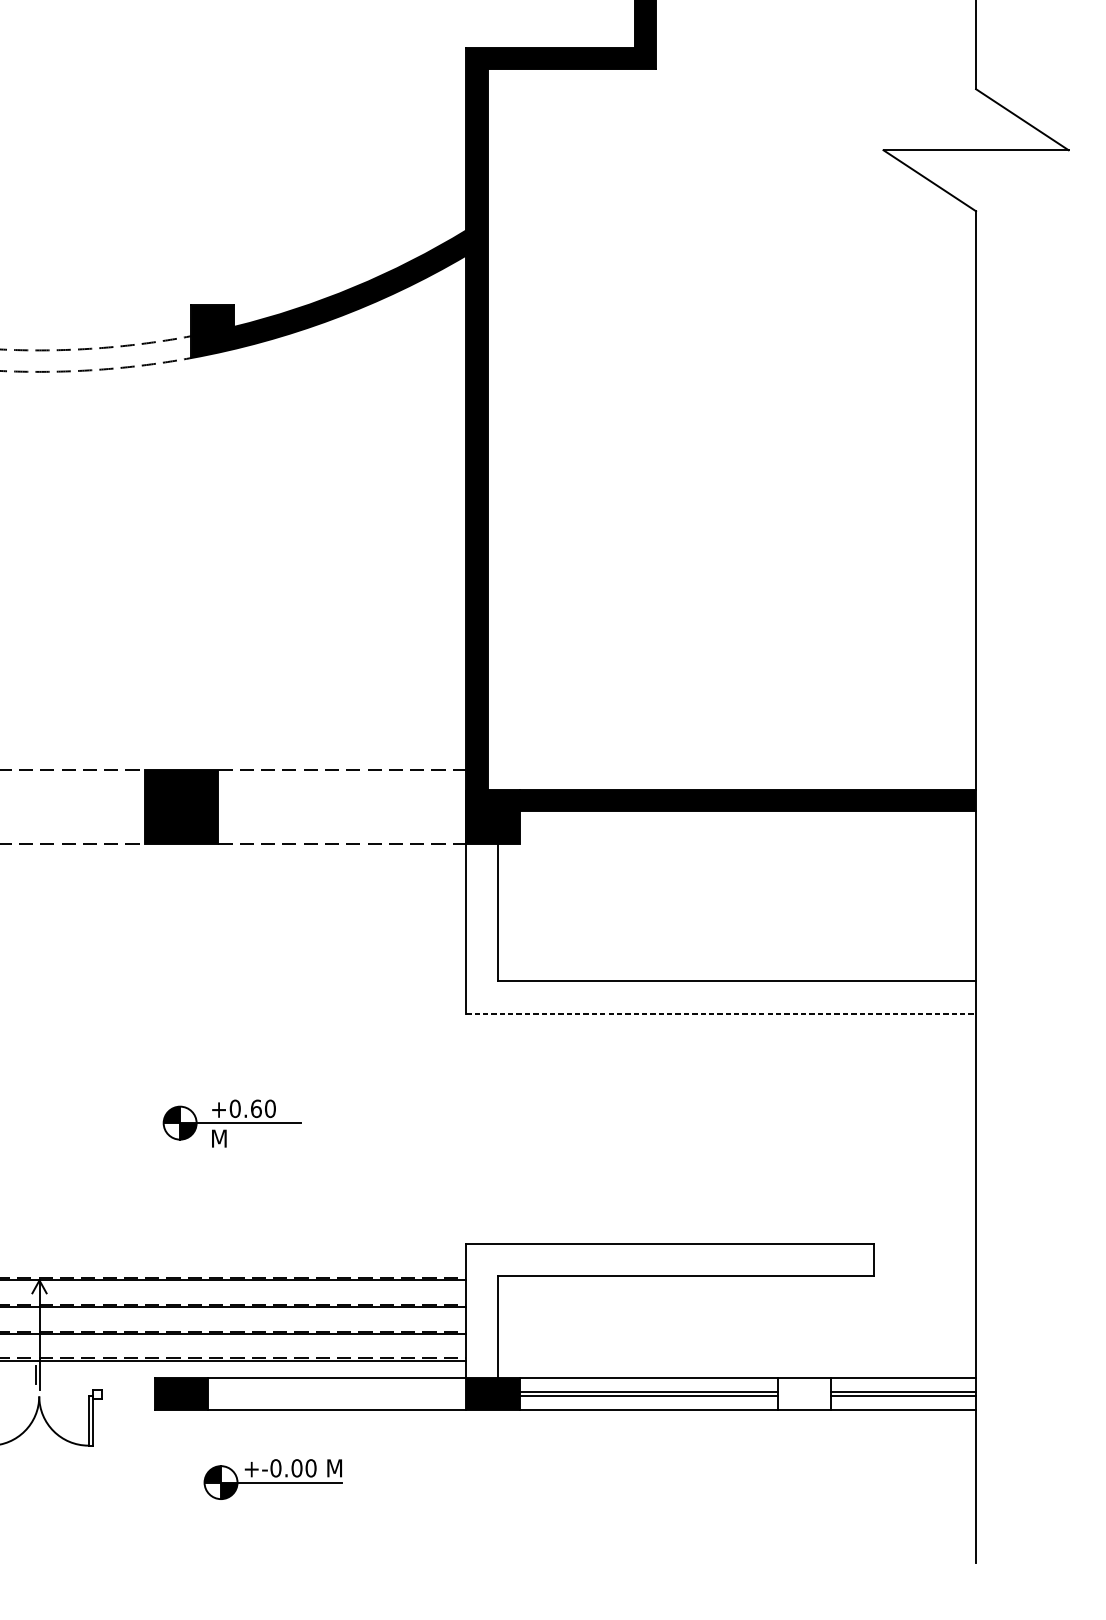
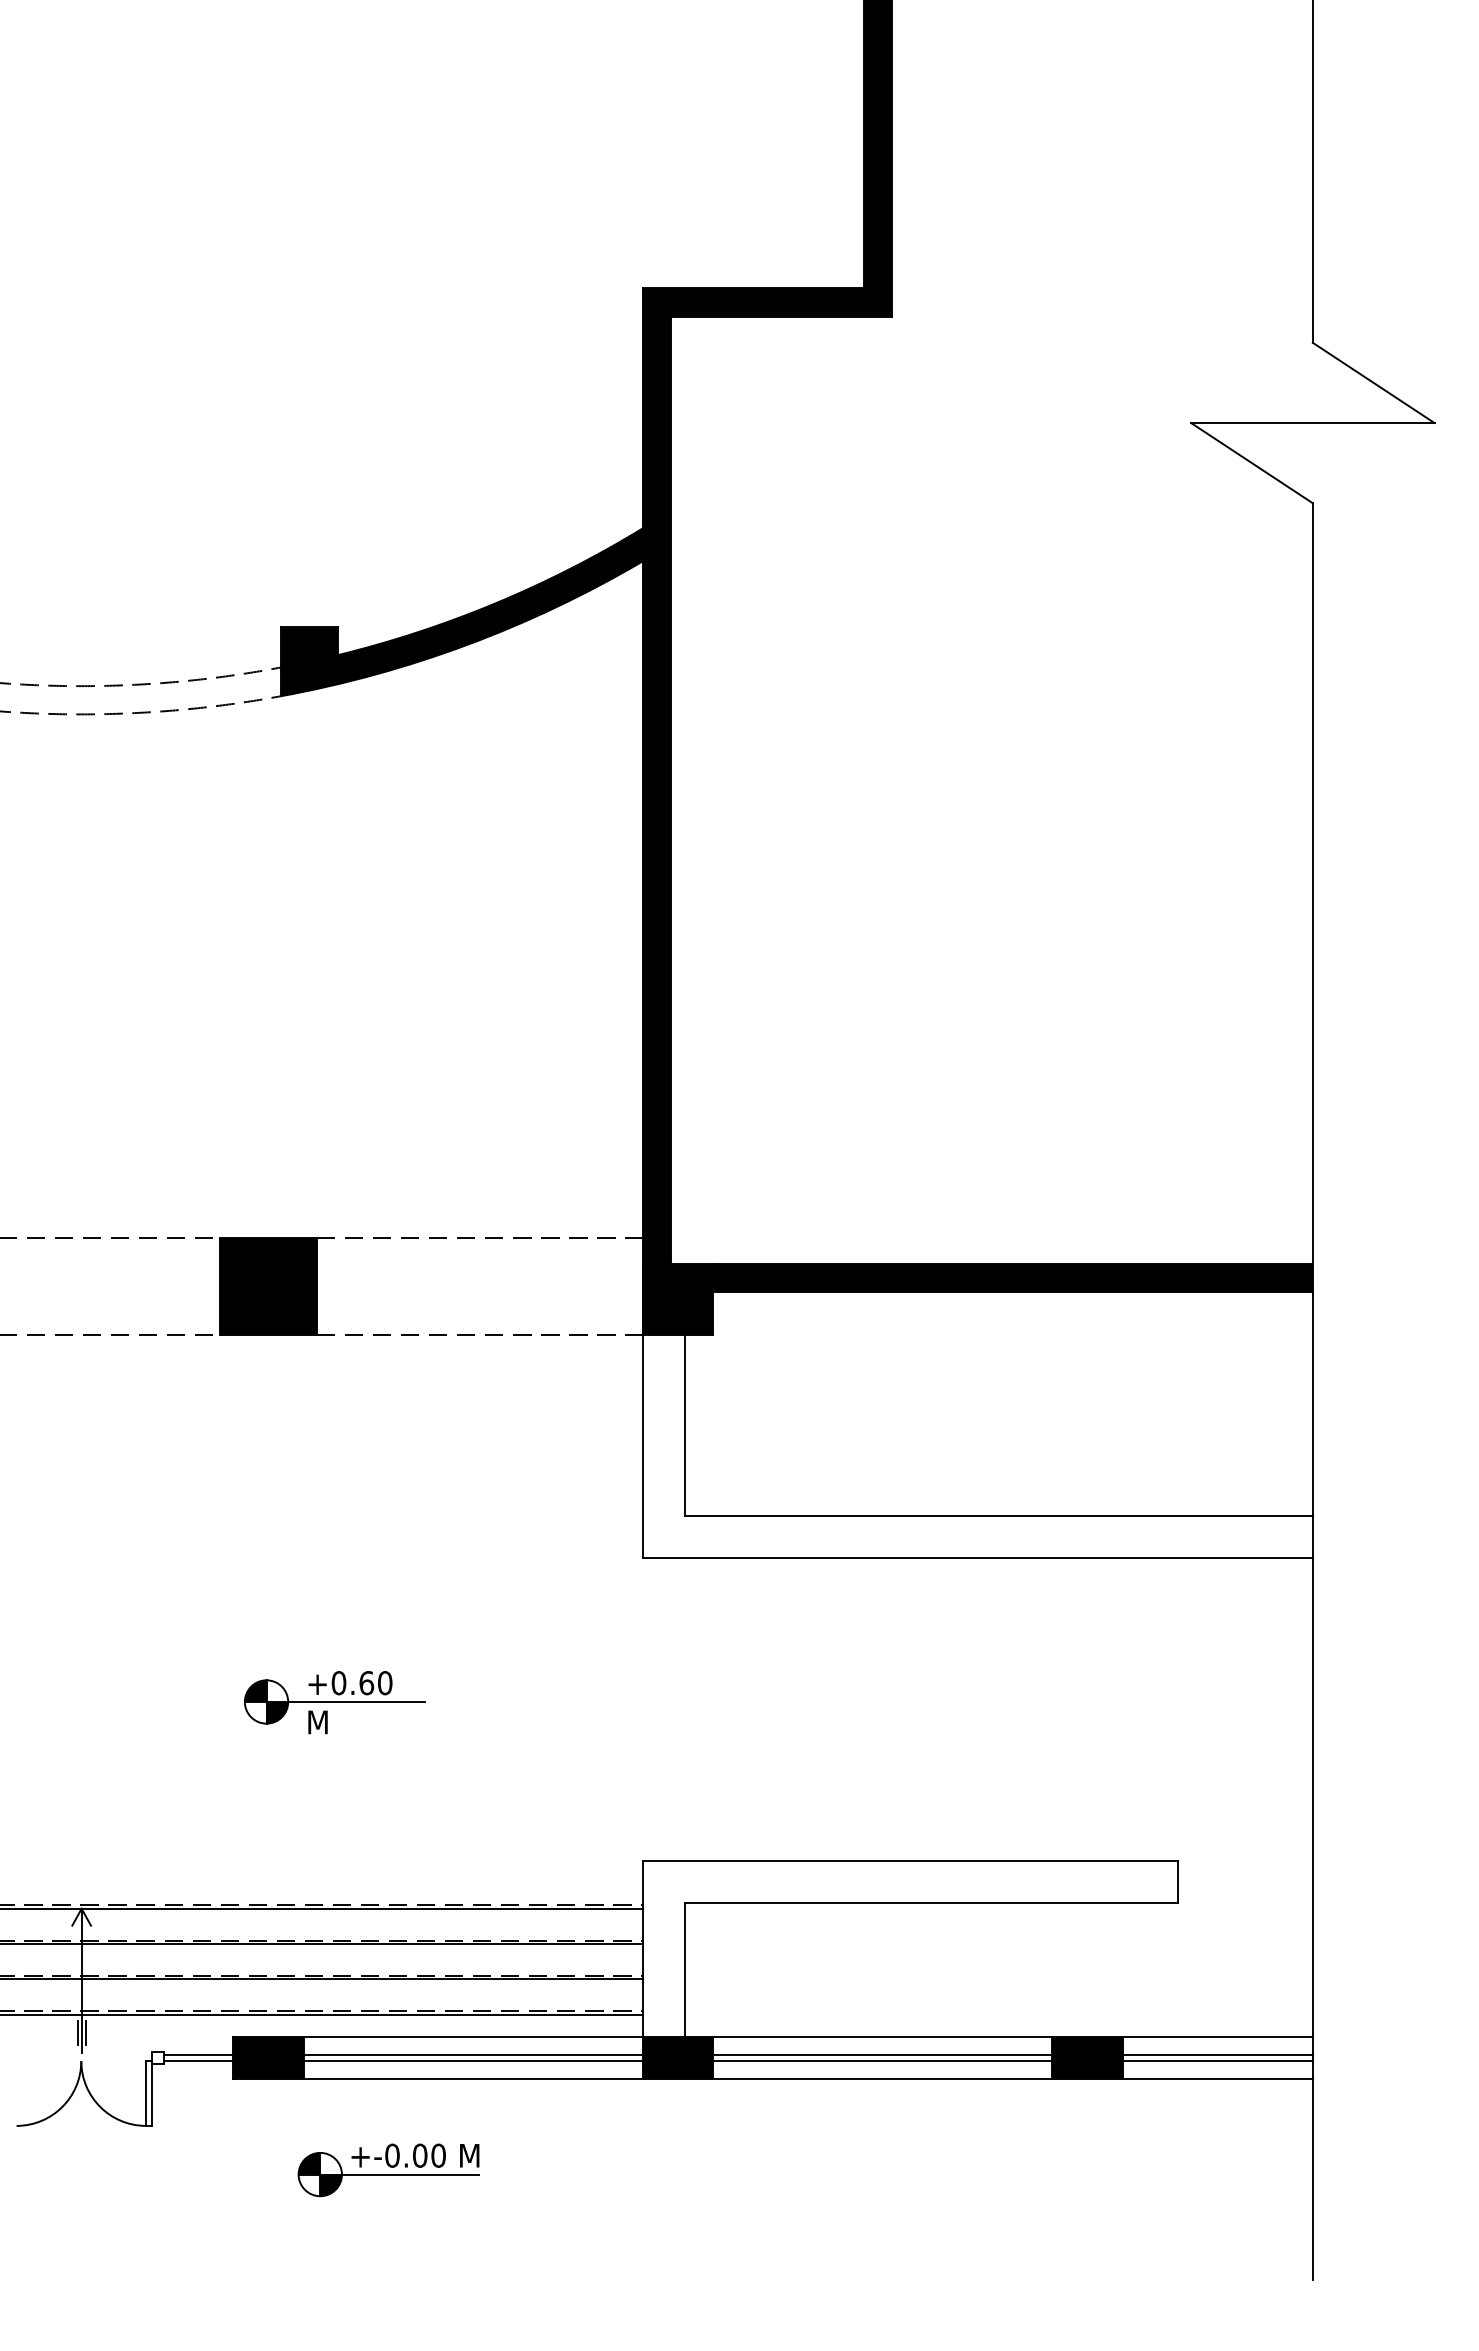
line: (721, 1013) -> (978, 1557), dashed -> solid
line: (42, 1374) -> (85, 2032), added
line: (128, 1392) -> (198, 2055), added
line: (336, 1392) -> (472, 2055), added
fill: (804, 1394) -> (1087, 2058), added
line: (128, 1396) -> (198, 2061), added
line: (336, 1396) -> (472, 2061), added

